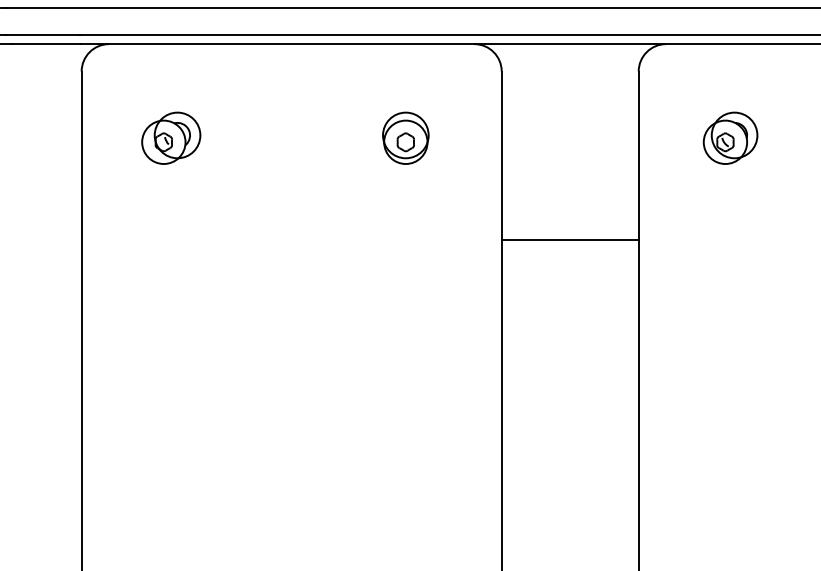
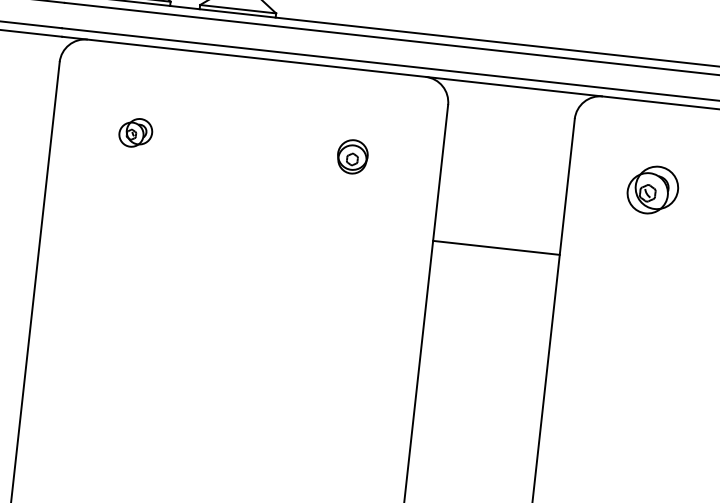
part: (171, 137) -> (136, 132), size x0.6
part: (405, 137) -> (352, 156), size x0.7
line: (569, 240) -> (495, 247), moved

